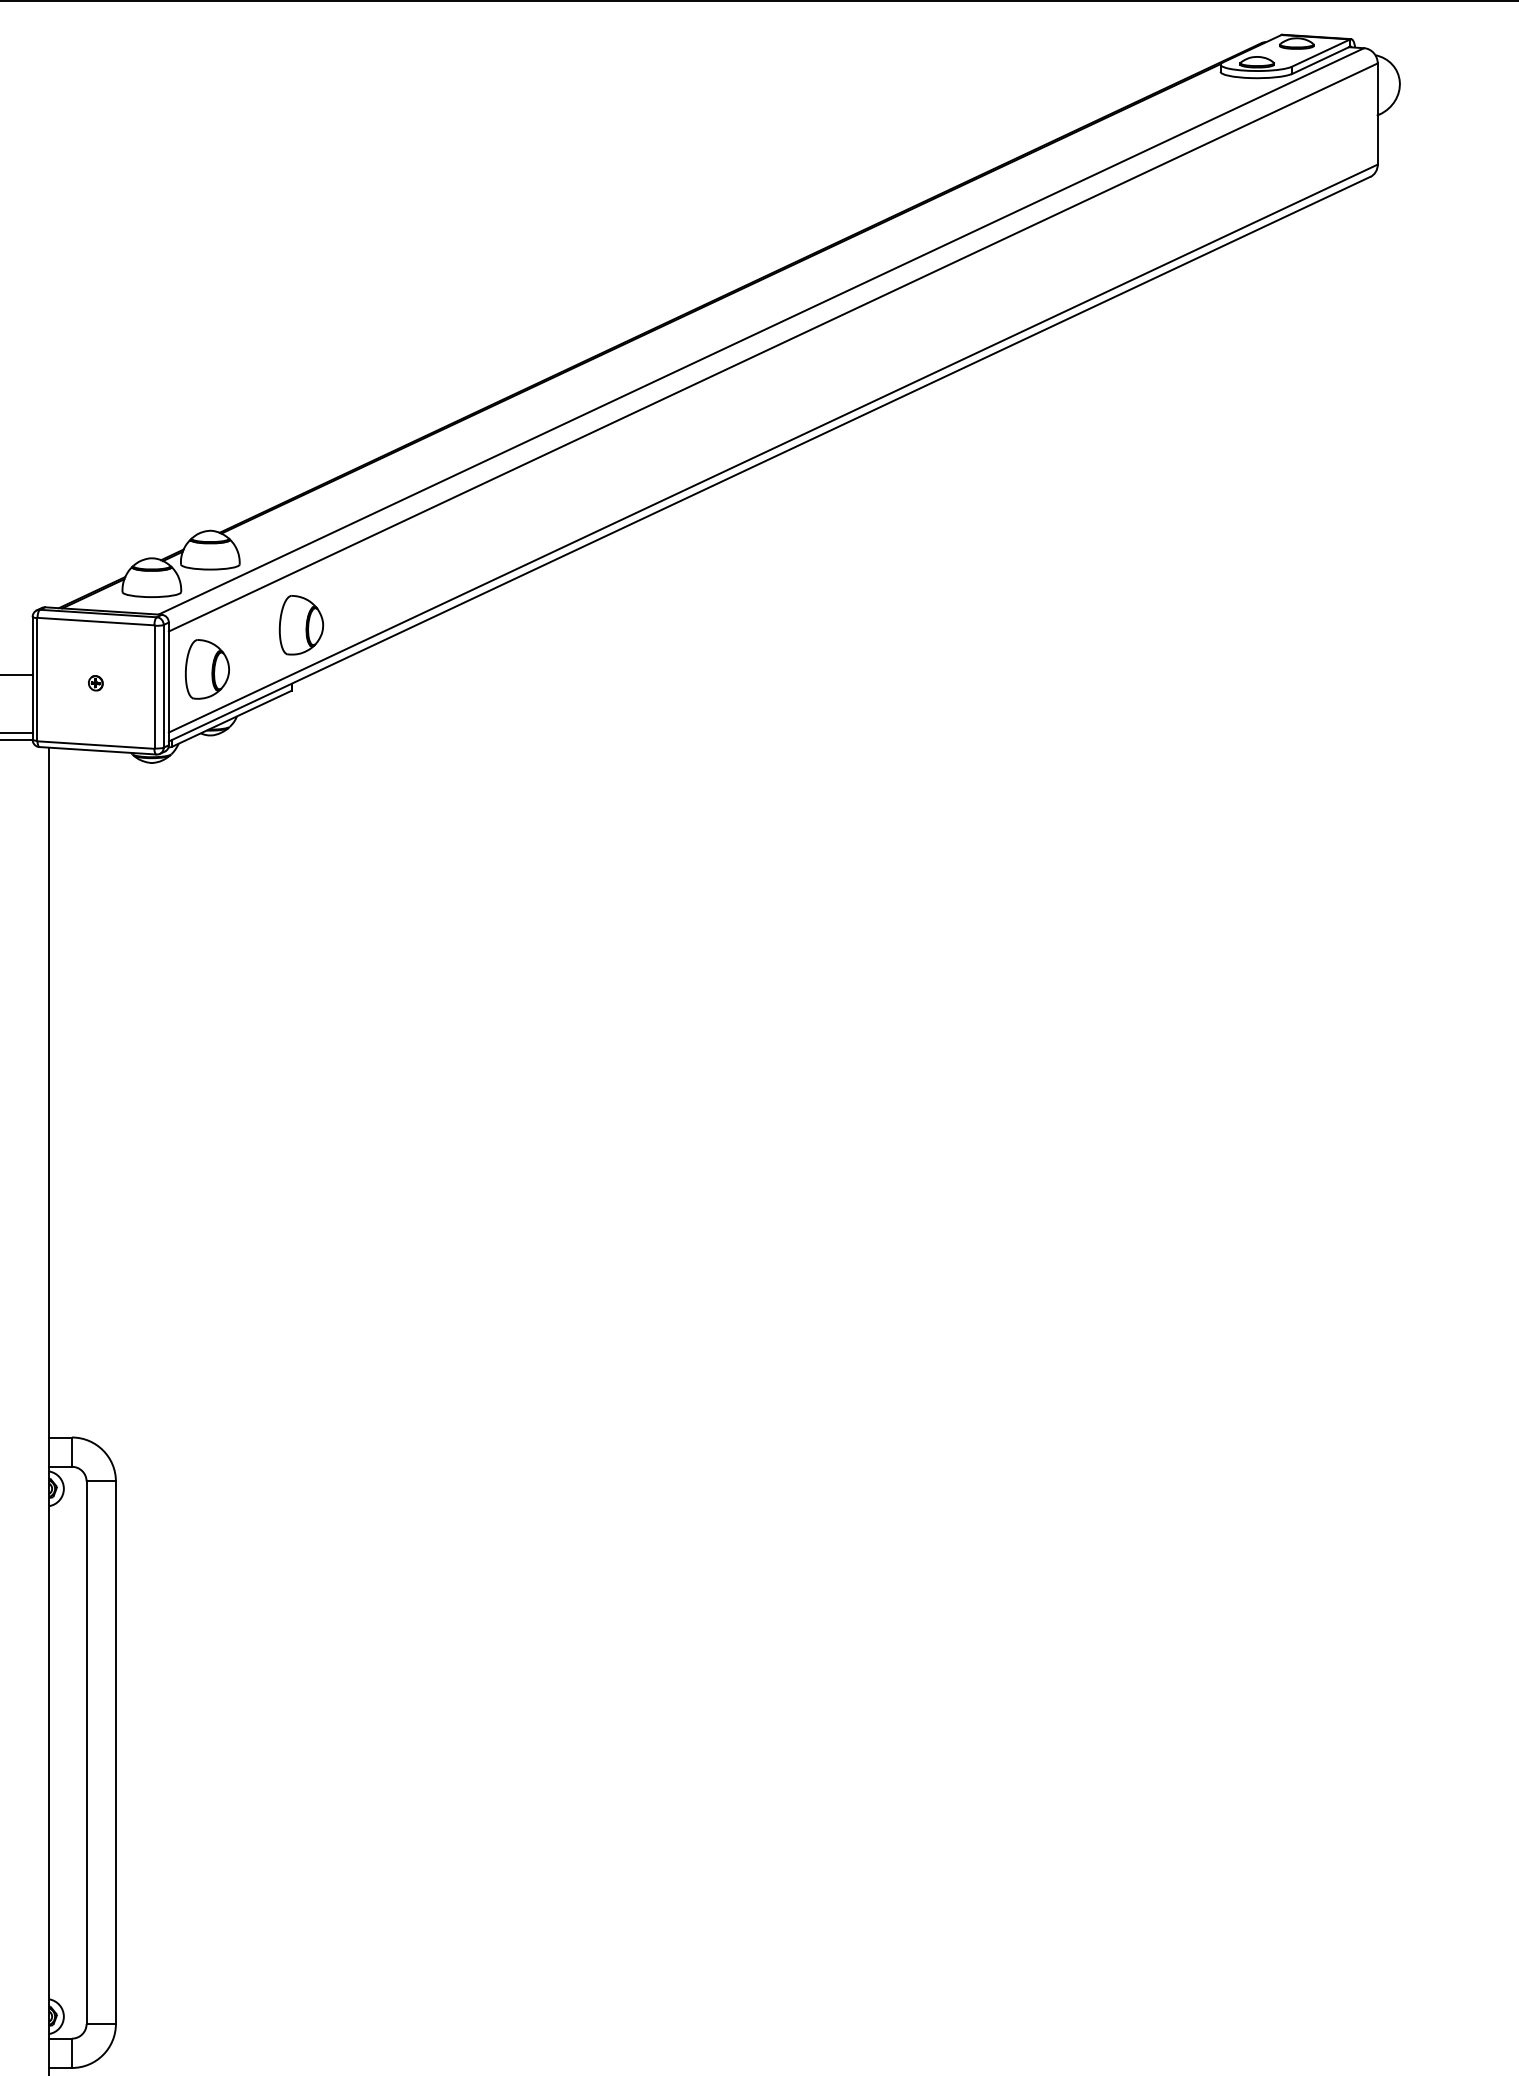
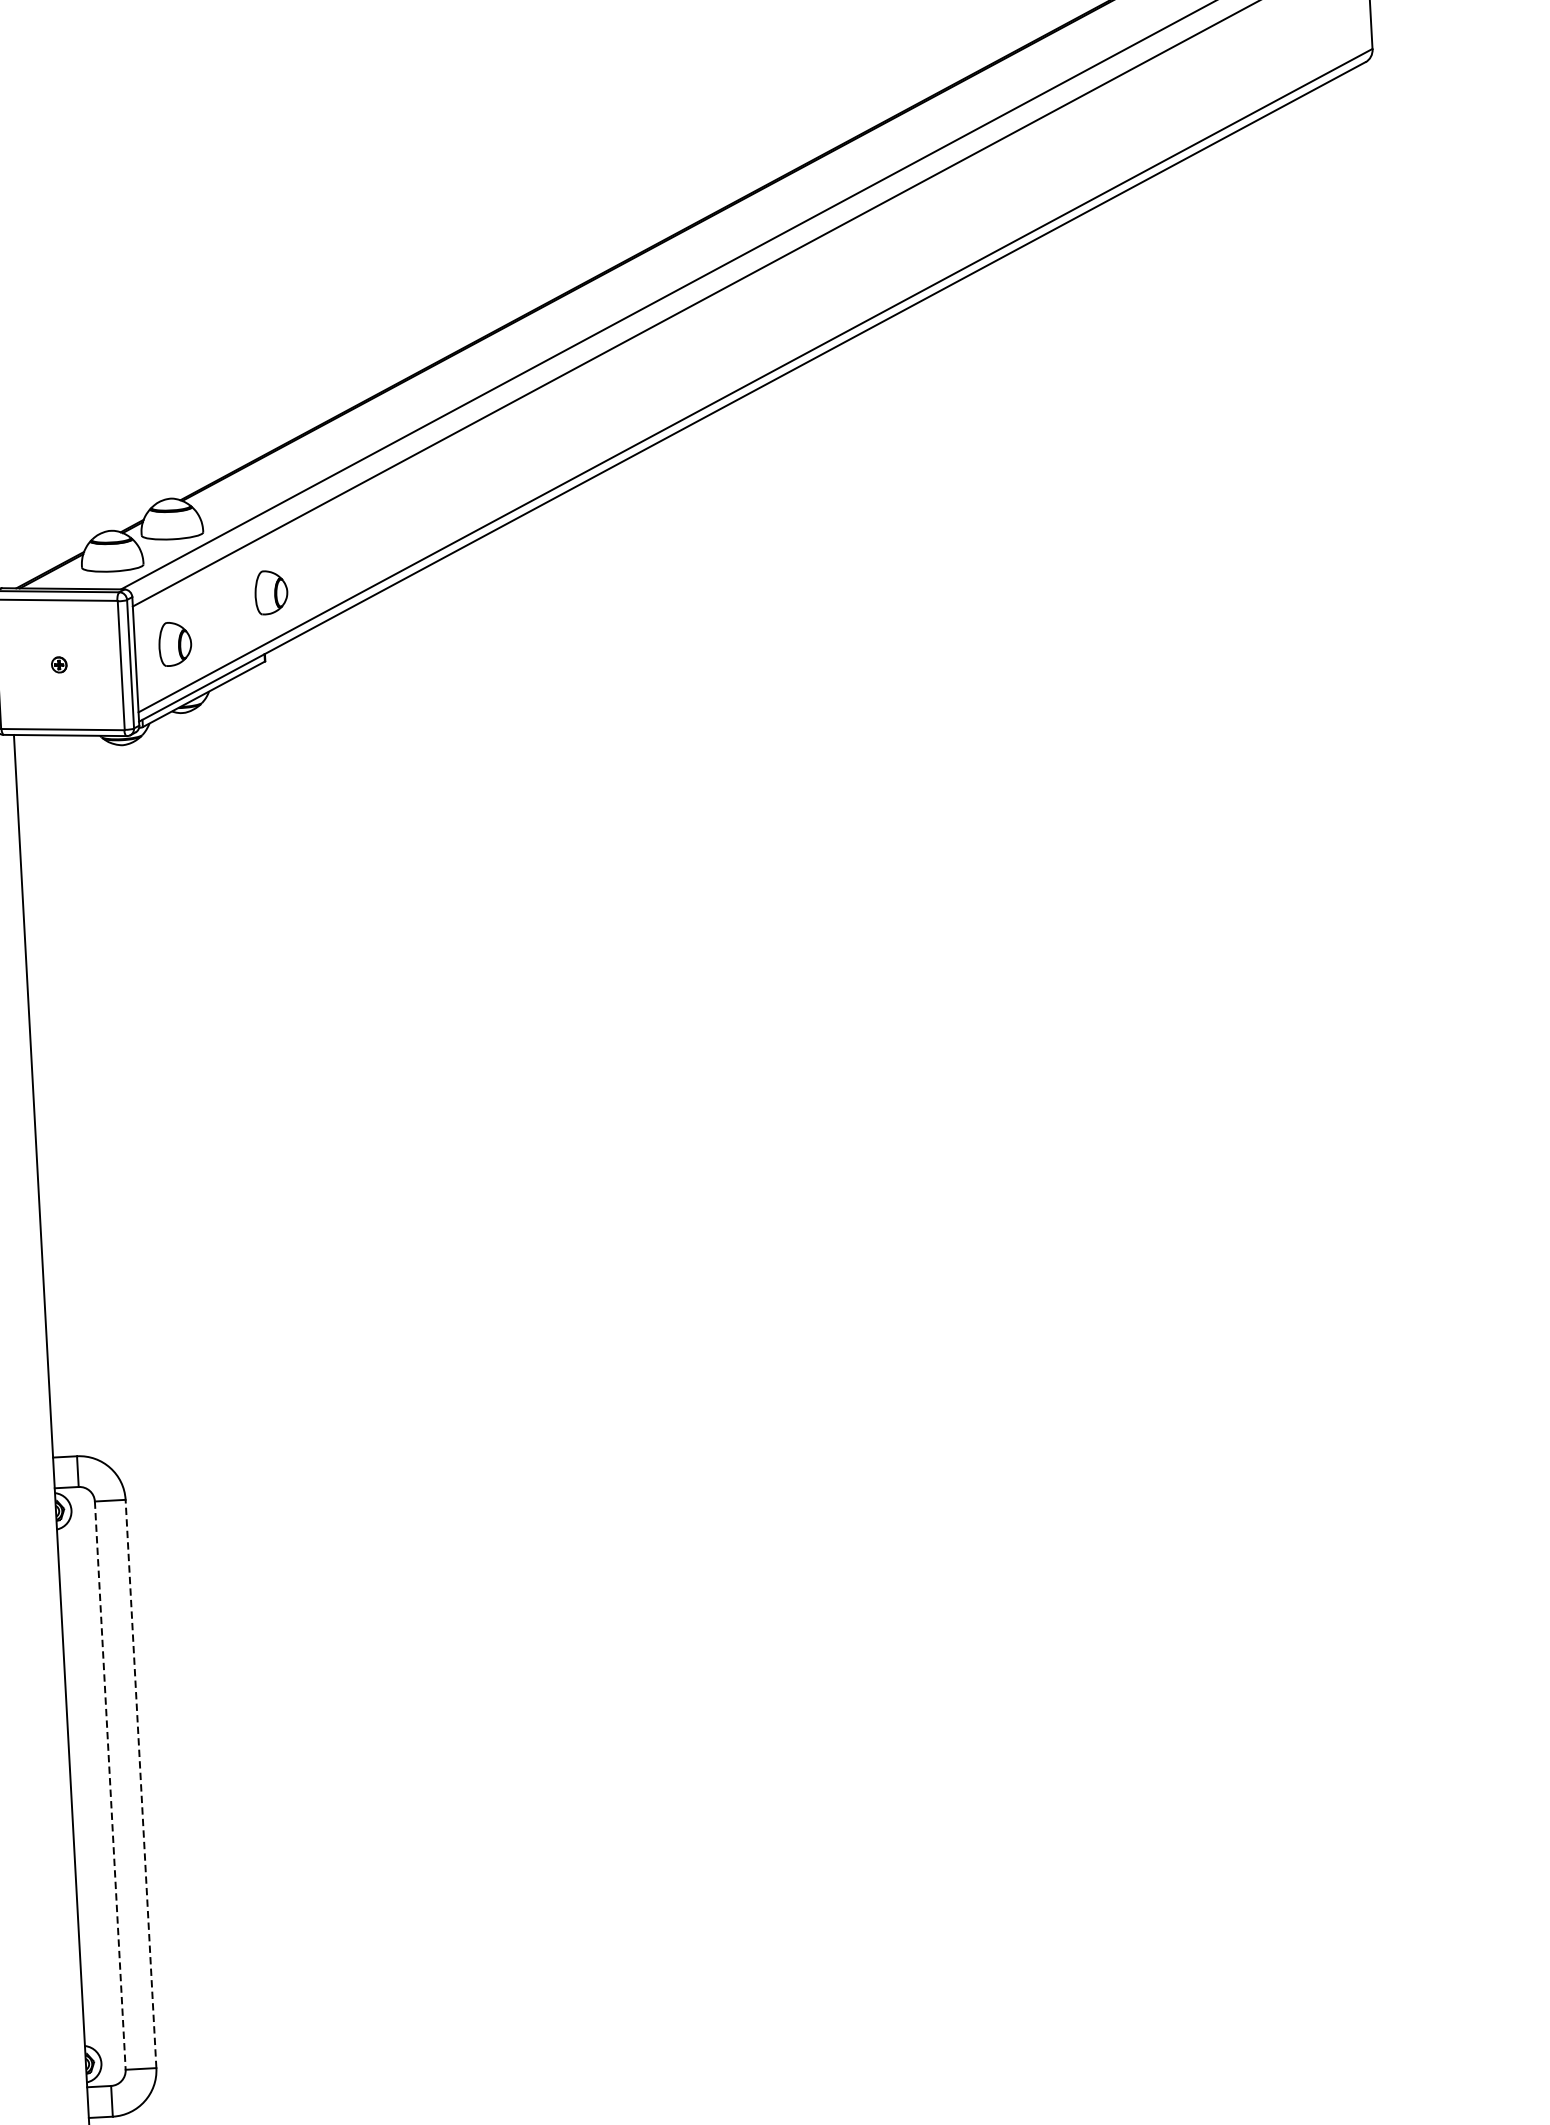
part: (301, 625) -> (271, 592), size x0.7
part: (206, 669) -> (174, 644), size x0.7
line: (115, 1752) -> (140, 1783), solid -> dashed
line: (86, 1753) -> (110, 1786), solid -> dashed

